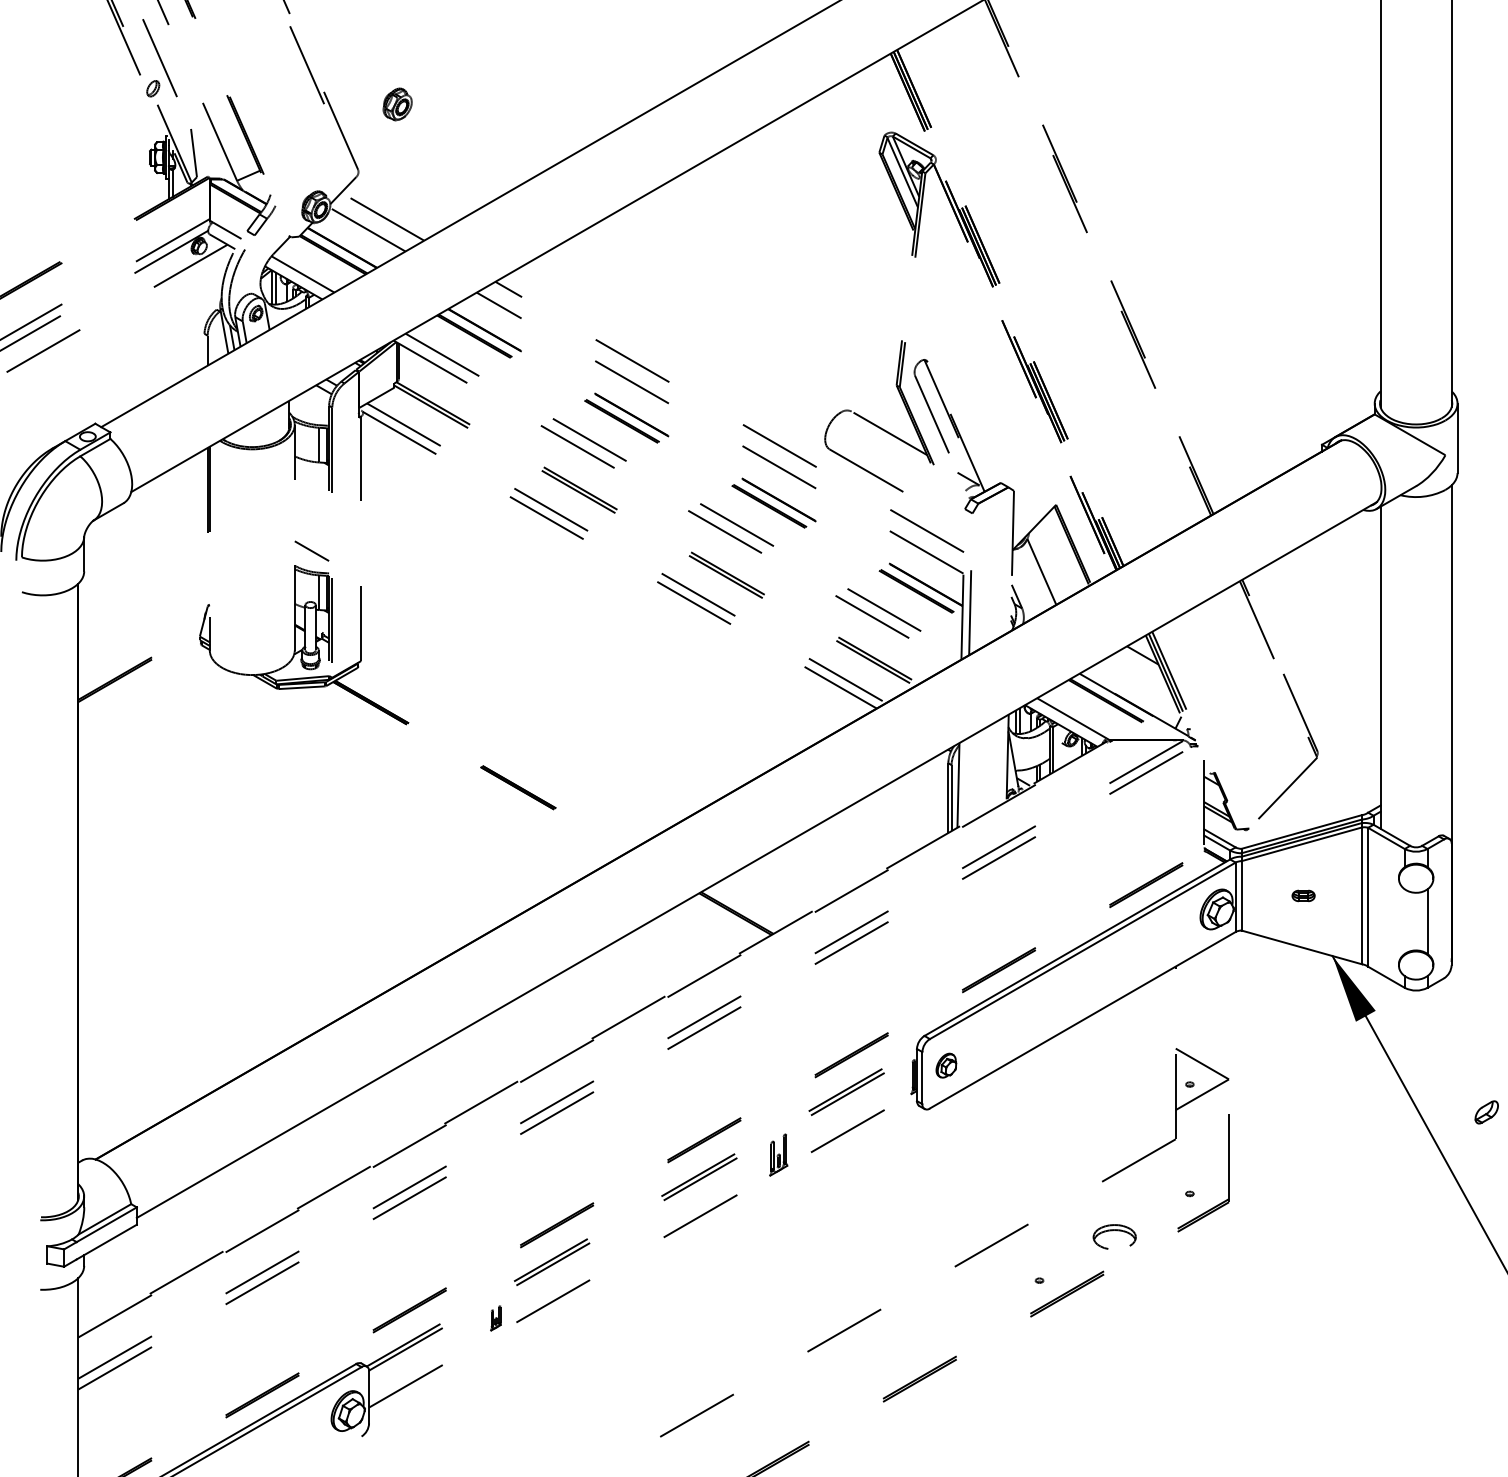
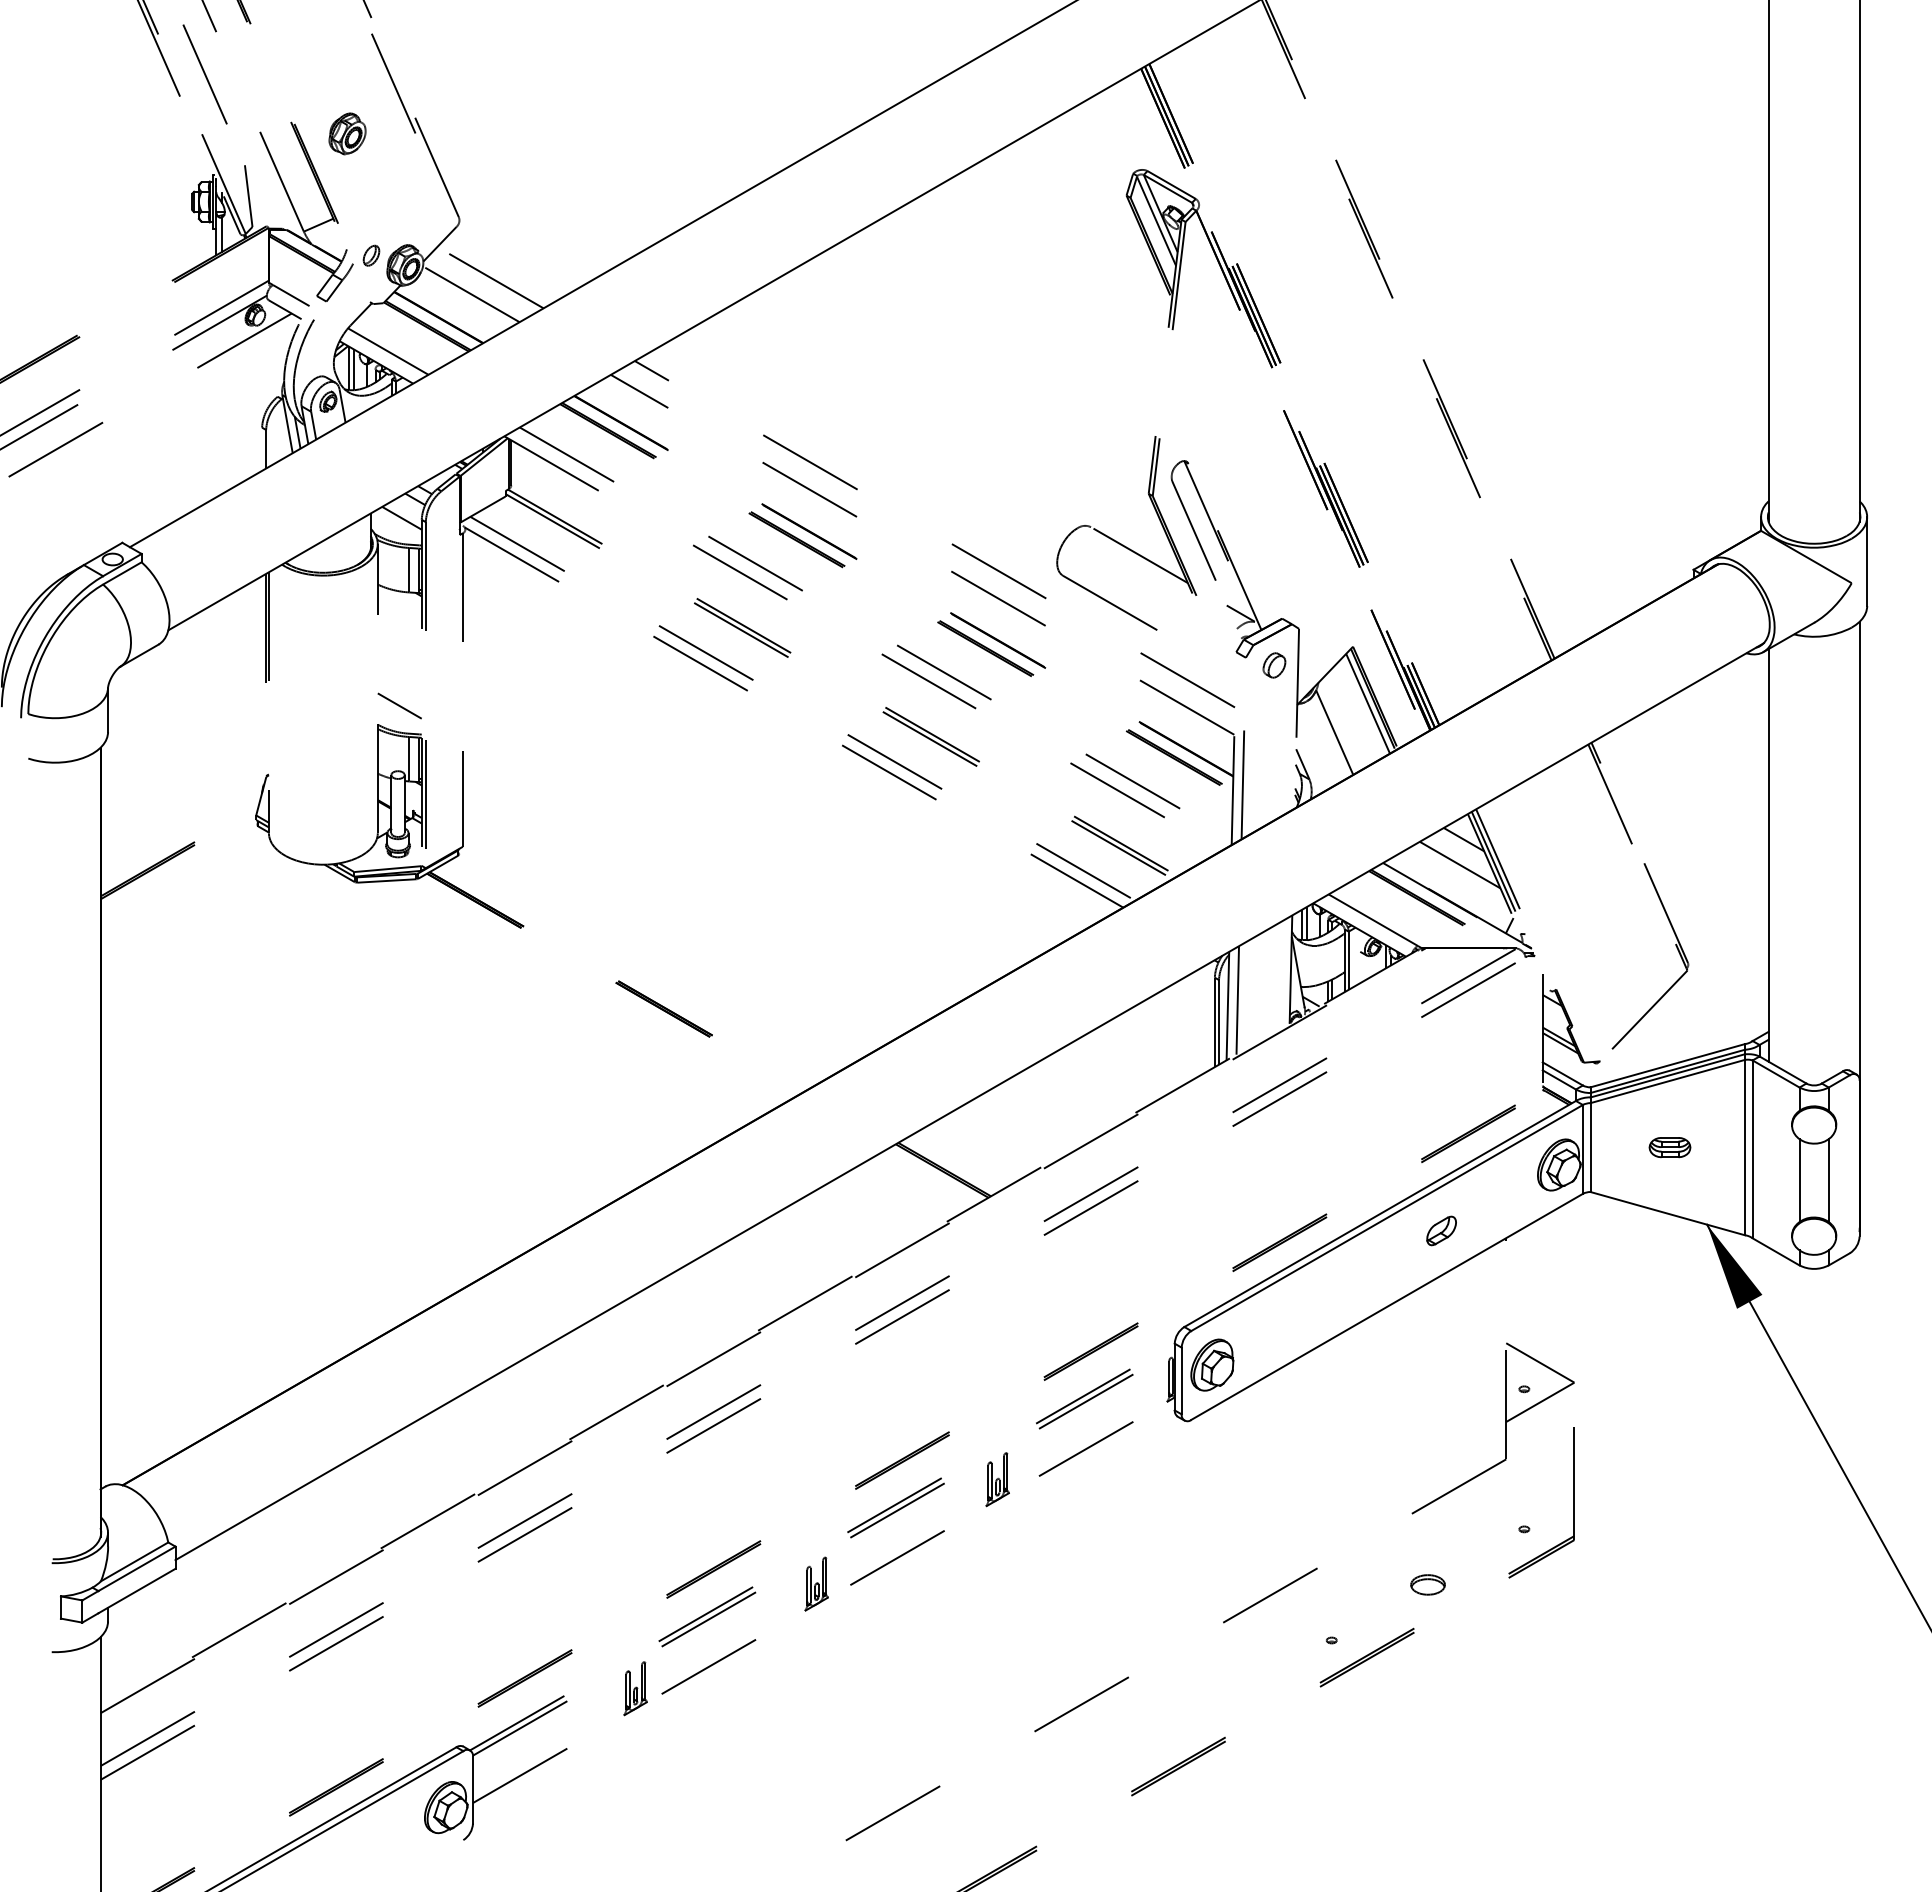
part: (153, 88) -> (371, 255), moved
part: (397, 104) -> (347, 133), moved
line: (313, 403) -> (401, 517), added
part: (994, 519) -> (1274, 665), added
line: (1068, 549) -> (1368, 703), added
line: (1139, 674) -> (1459, 864), added
line: (965, 781) -> (1237, 1000), added
part: (1303, 895) -> (1669, 1147), size x1.43
line: (1404, 921) -> (1799, 1180), added
part: (946, 1065) -> (1212, 1364), size x1.67
part: (1486, 1112) -> (1441, 1230), moved
part: (637, 1236) -> (816, 1583), added
part: (1114, 1236) -> (1427, 1584), size x0.62
part: (495, 1318) -> (635, 1688), size x1.67

